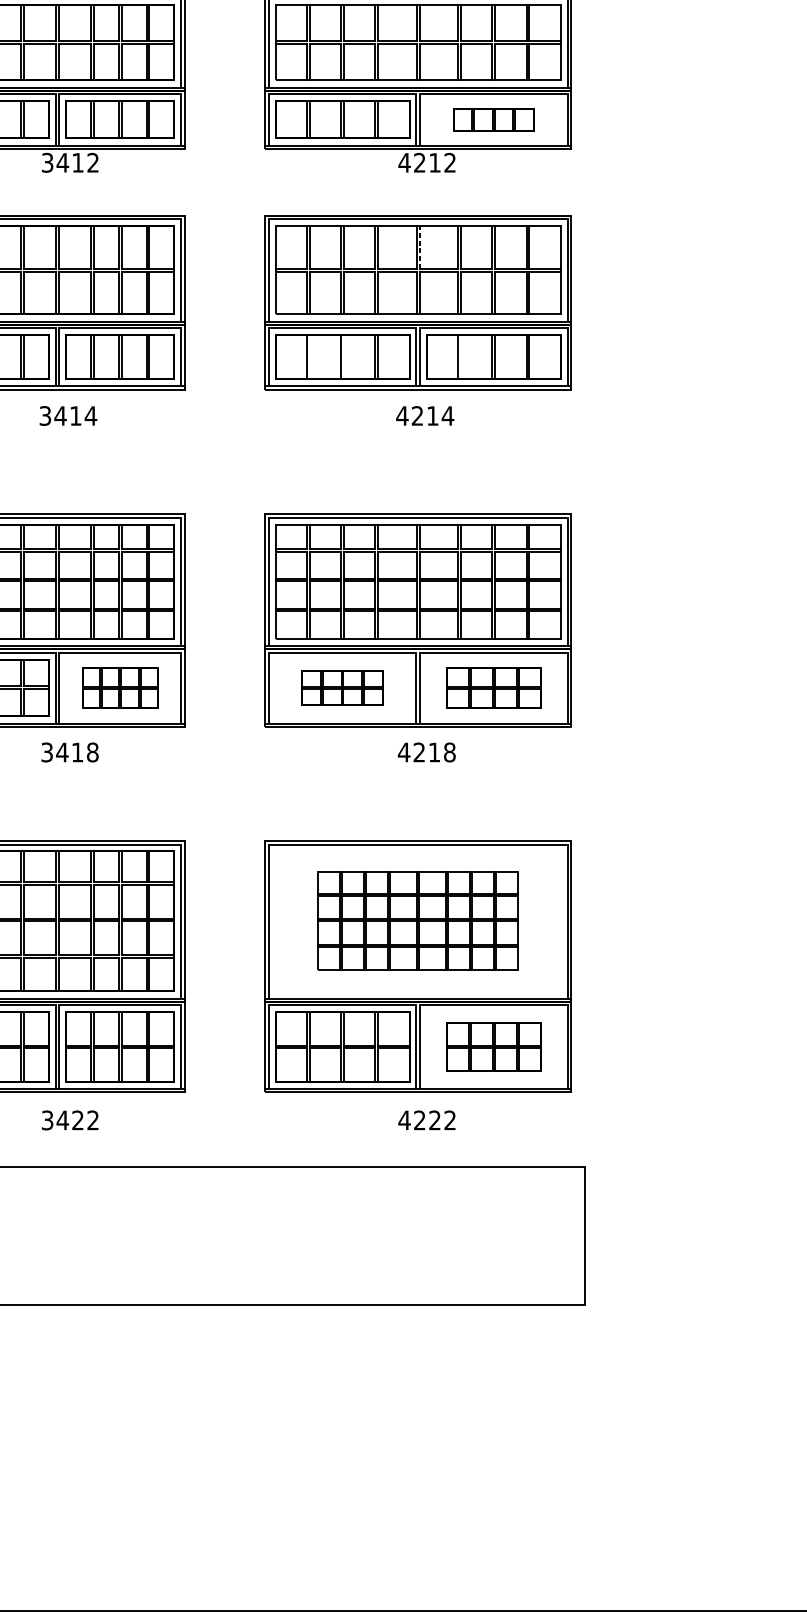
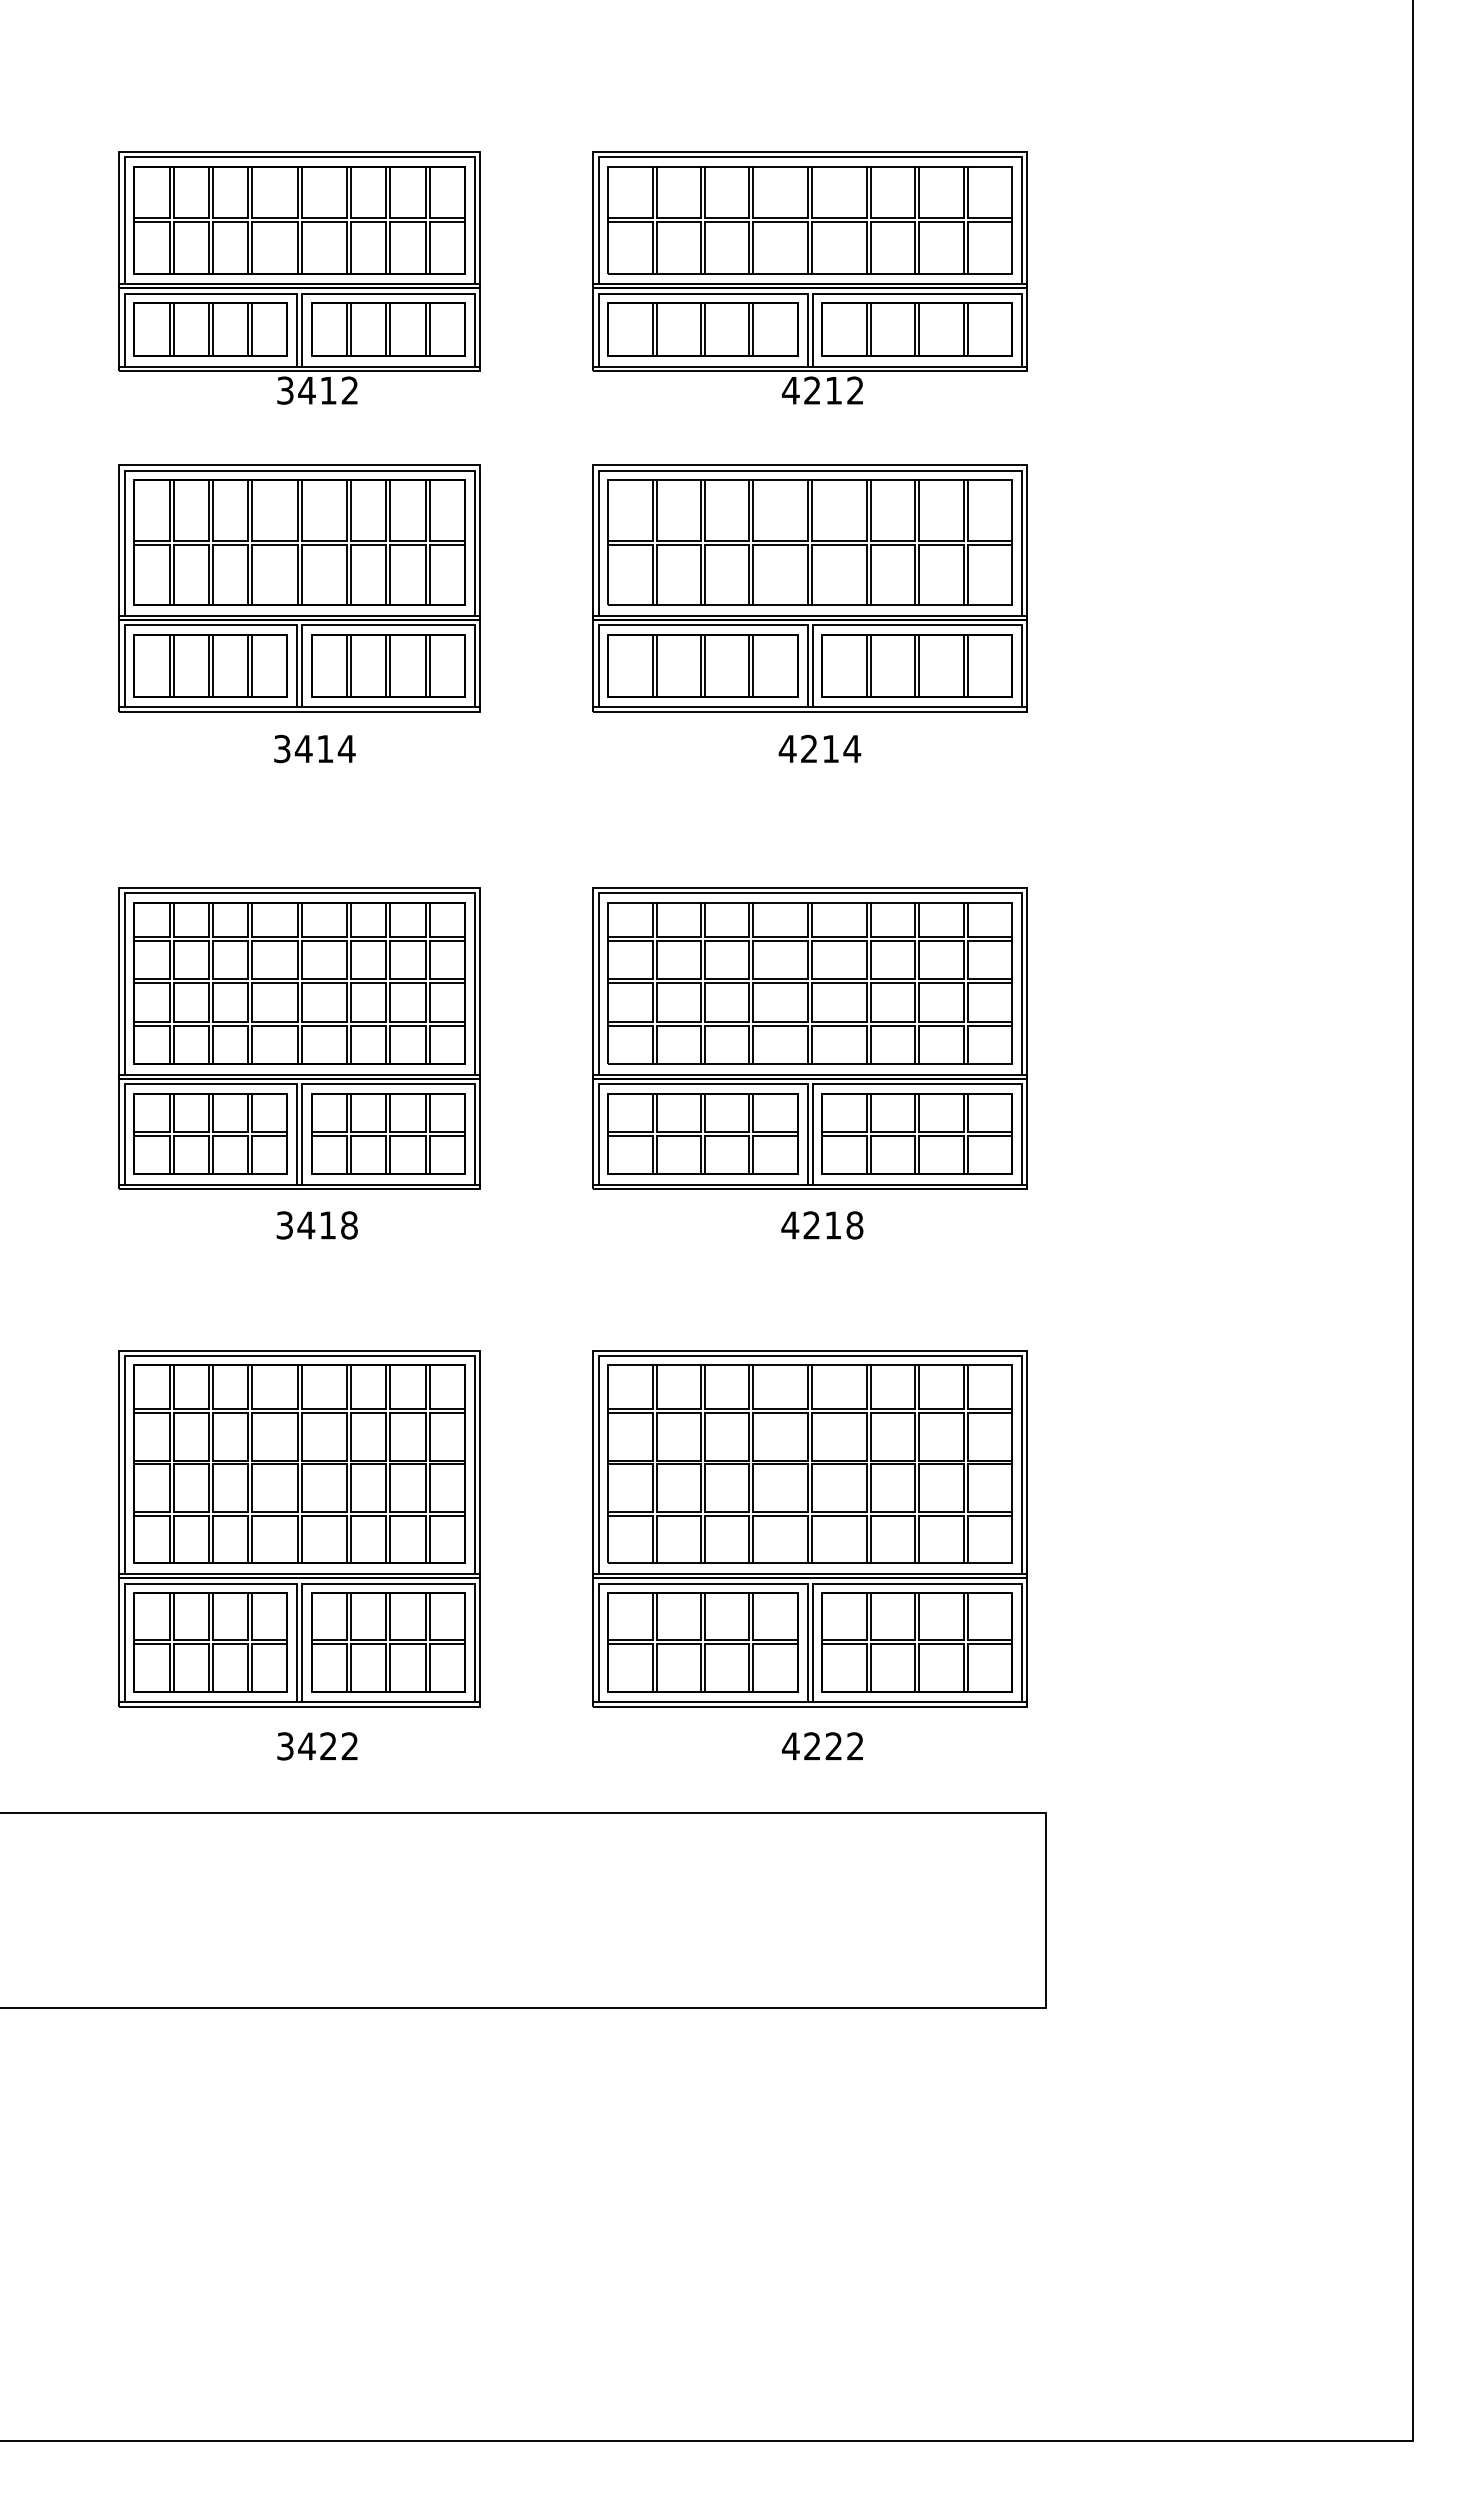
part: (493, 119) -> (916, 329), size x1.67
line: (419, 246) -> (812, 509), dashed -> solid
line: (309, 357) -> (656, 665), added
line: (344, 357) -> (705, 665), added
line: (460, 357) -> (870, 665), added
part: (120, 687) -> (388, 1133), size x1.43
part: (342, 687) -> (702, 1133), size x1.67
part: (493, 687) -> (916, 1133), size x1.43
part: (417, 920) -> (809, 1463), size x1.43
part: (493, 1047) -> (916, 1642), size x1.43

